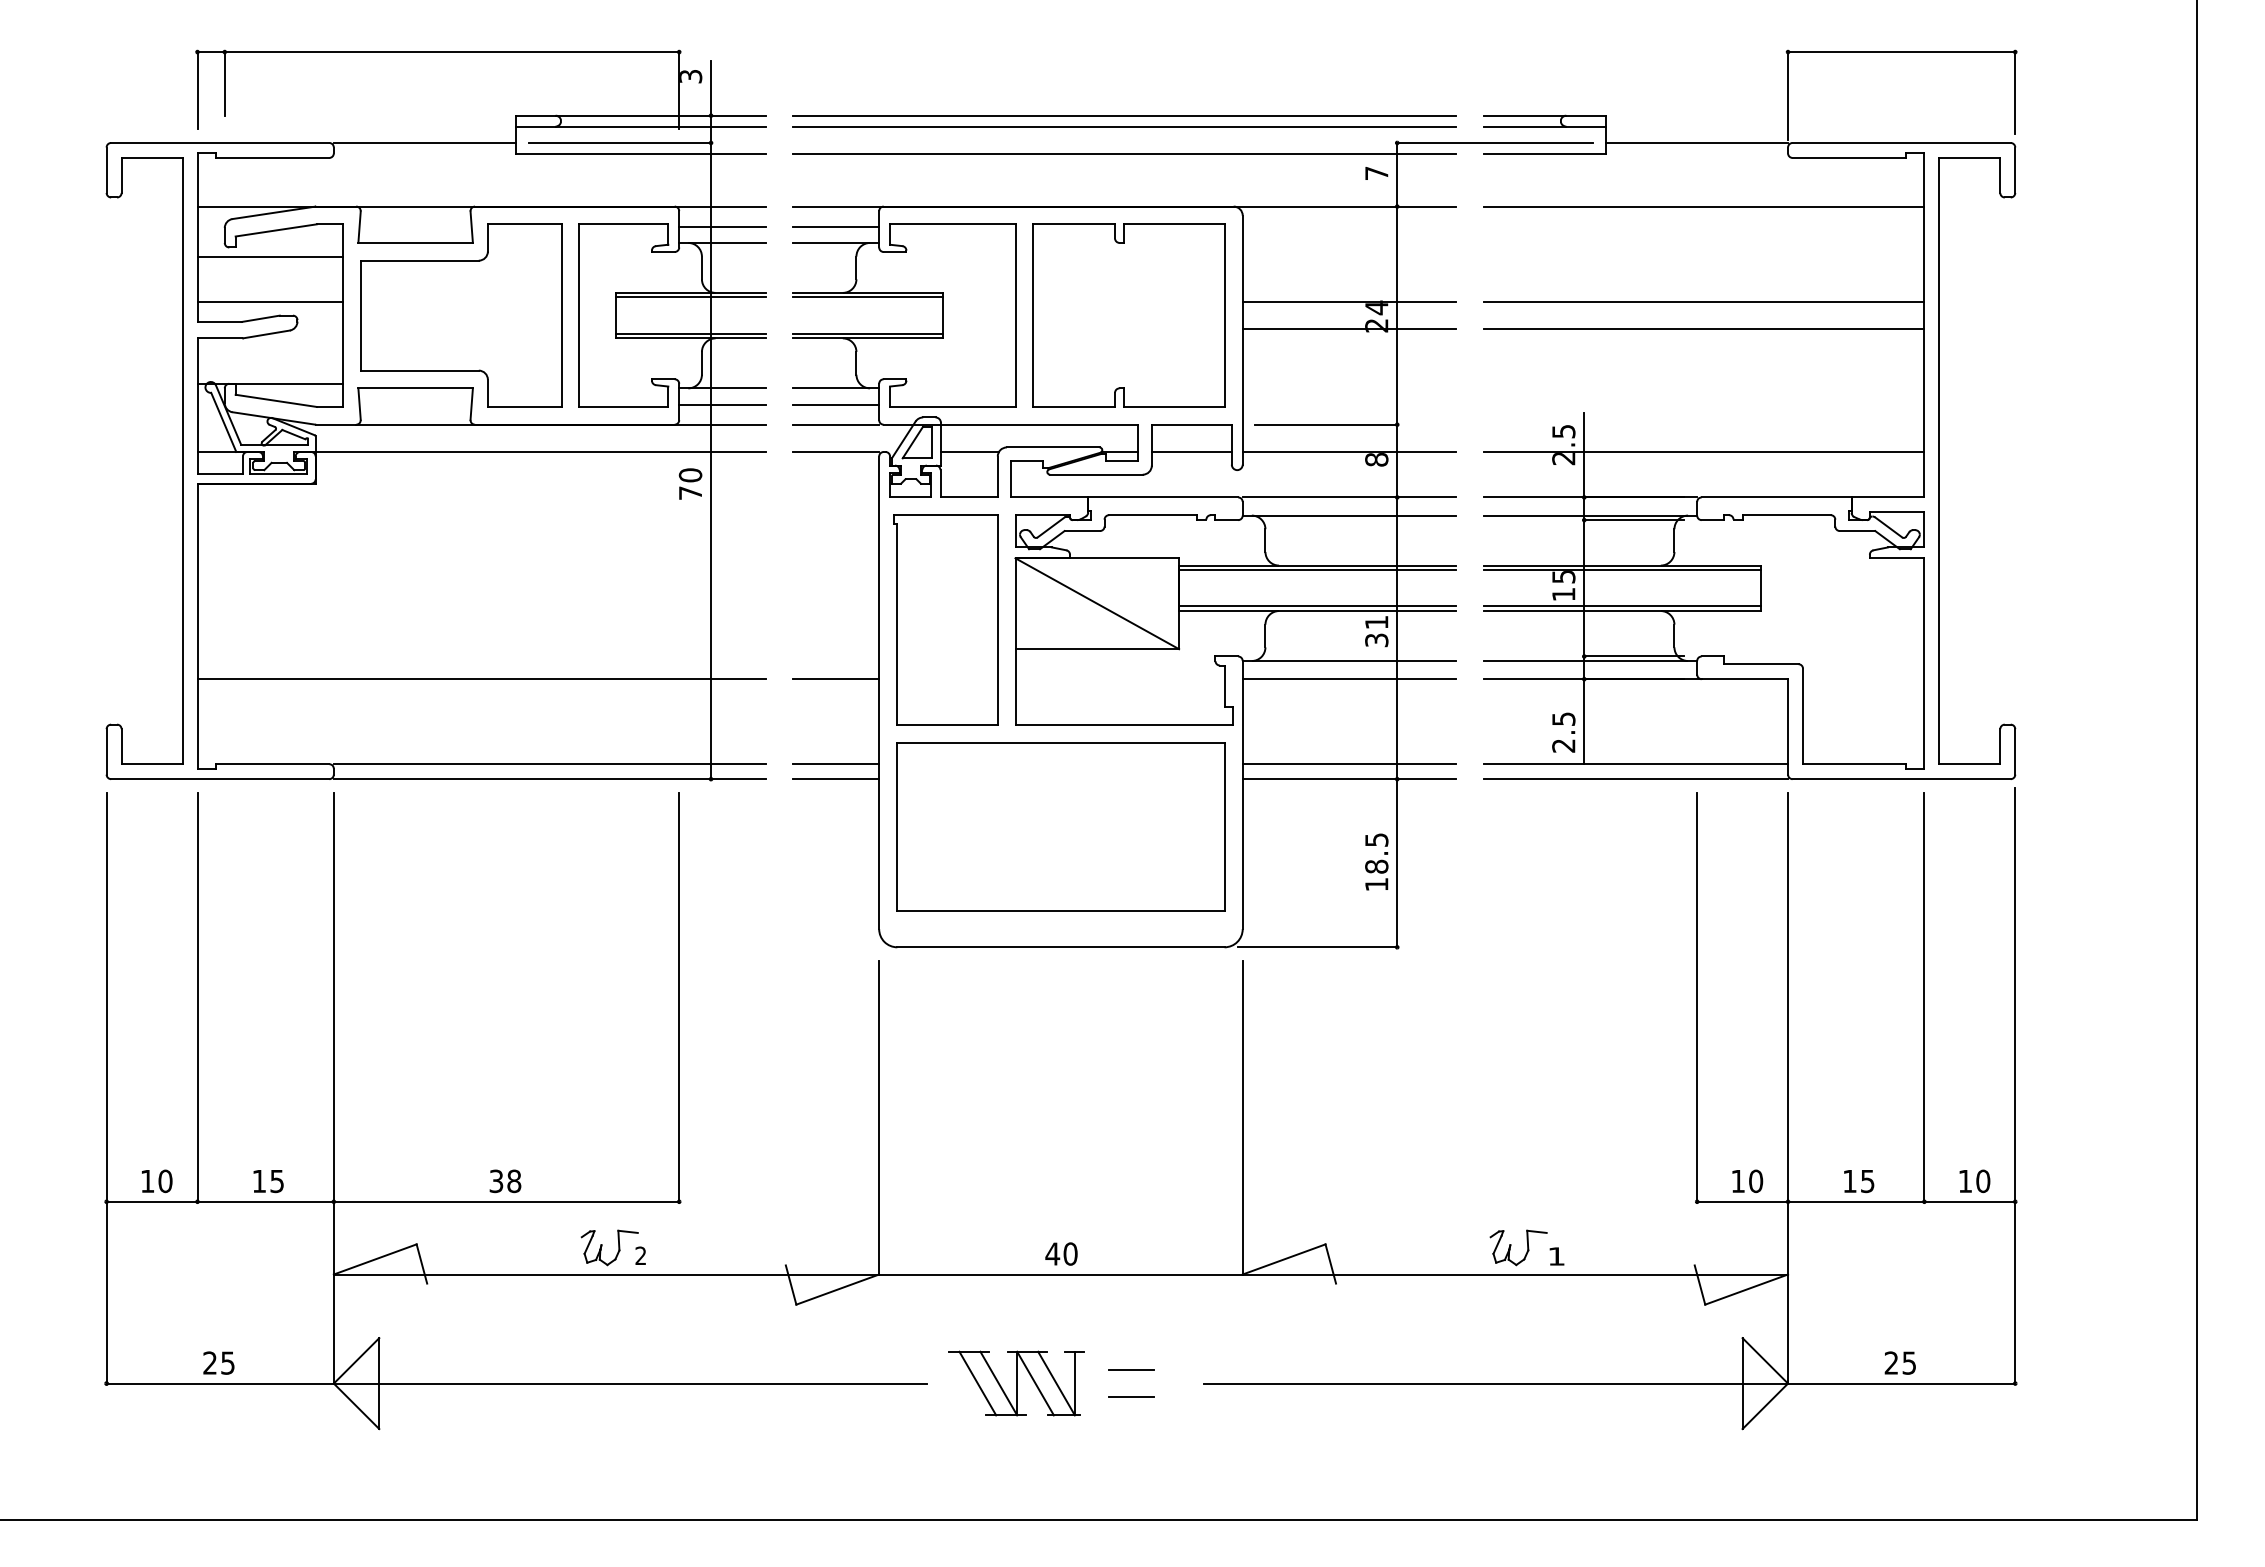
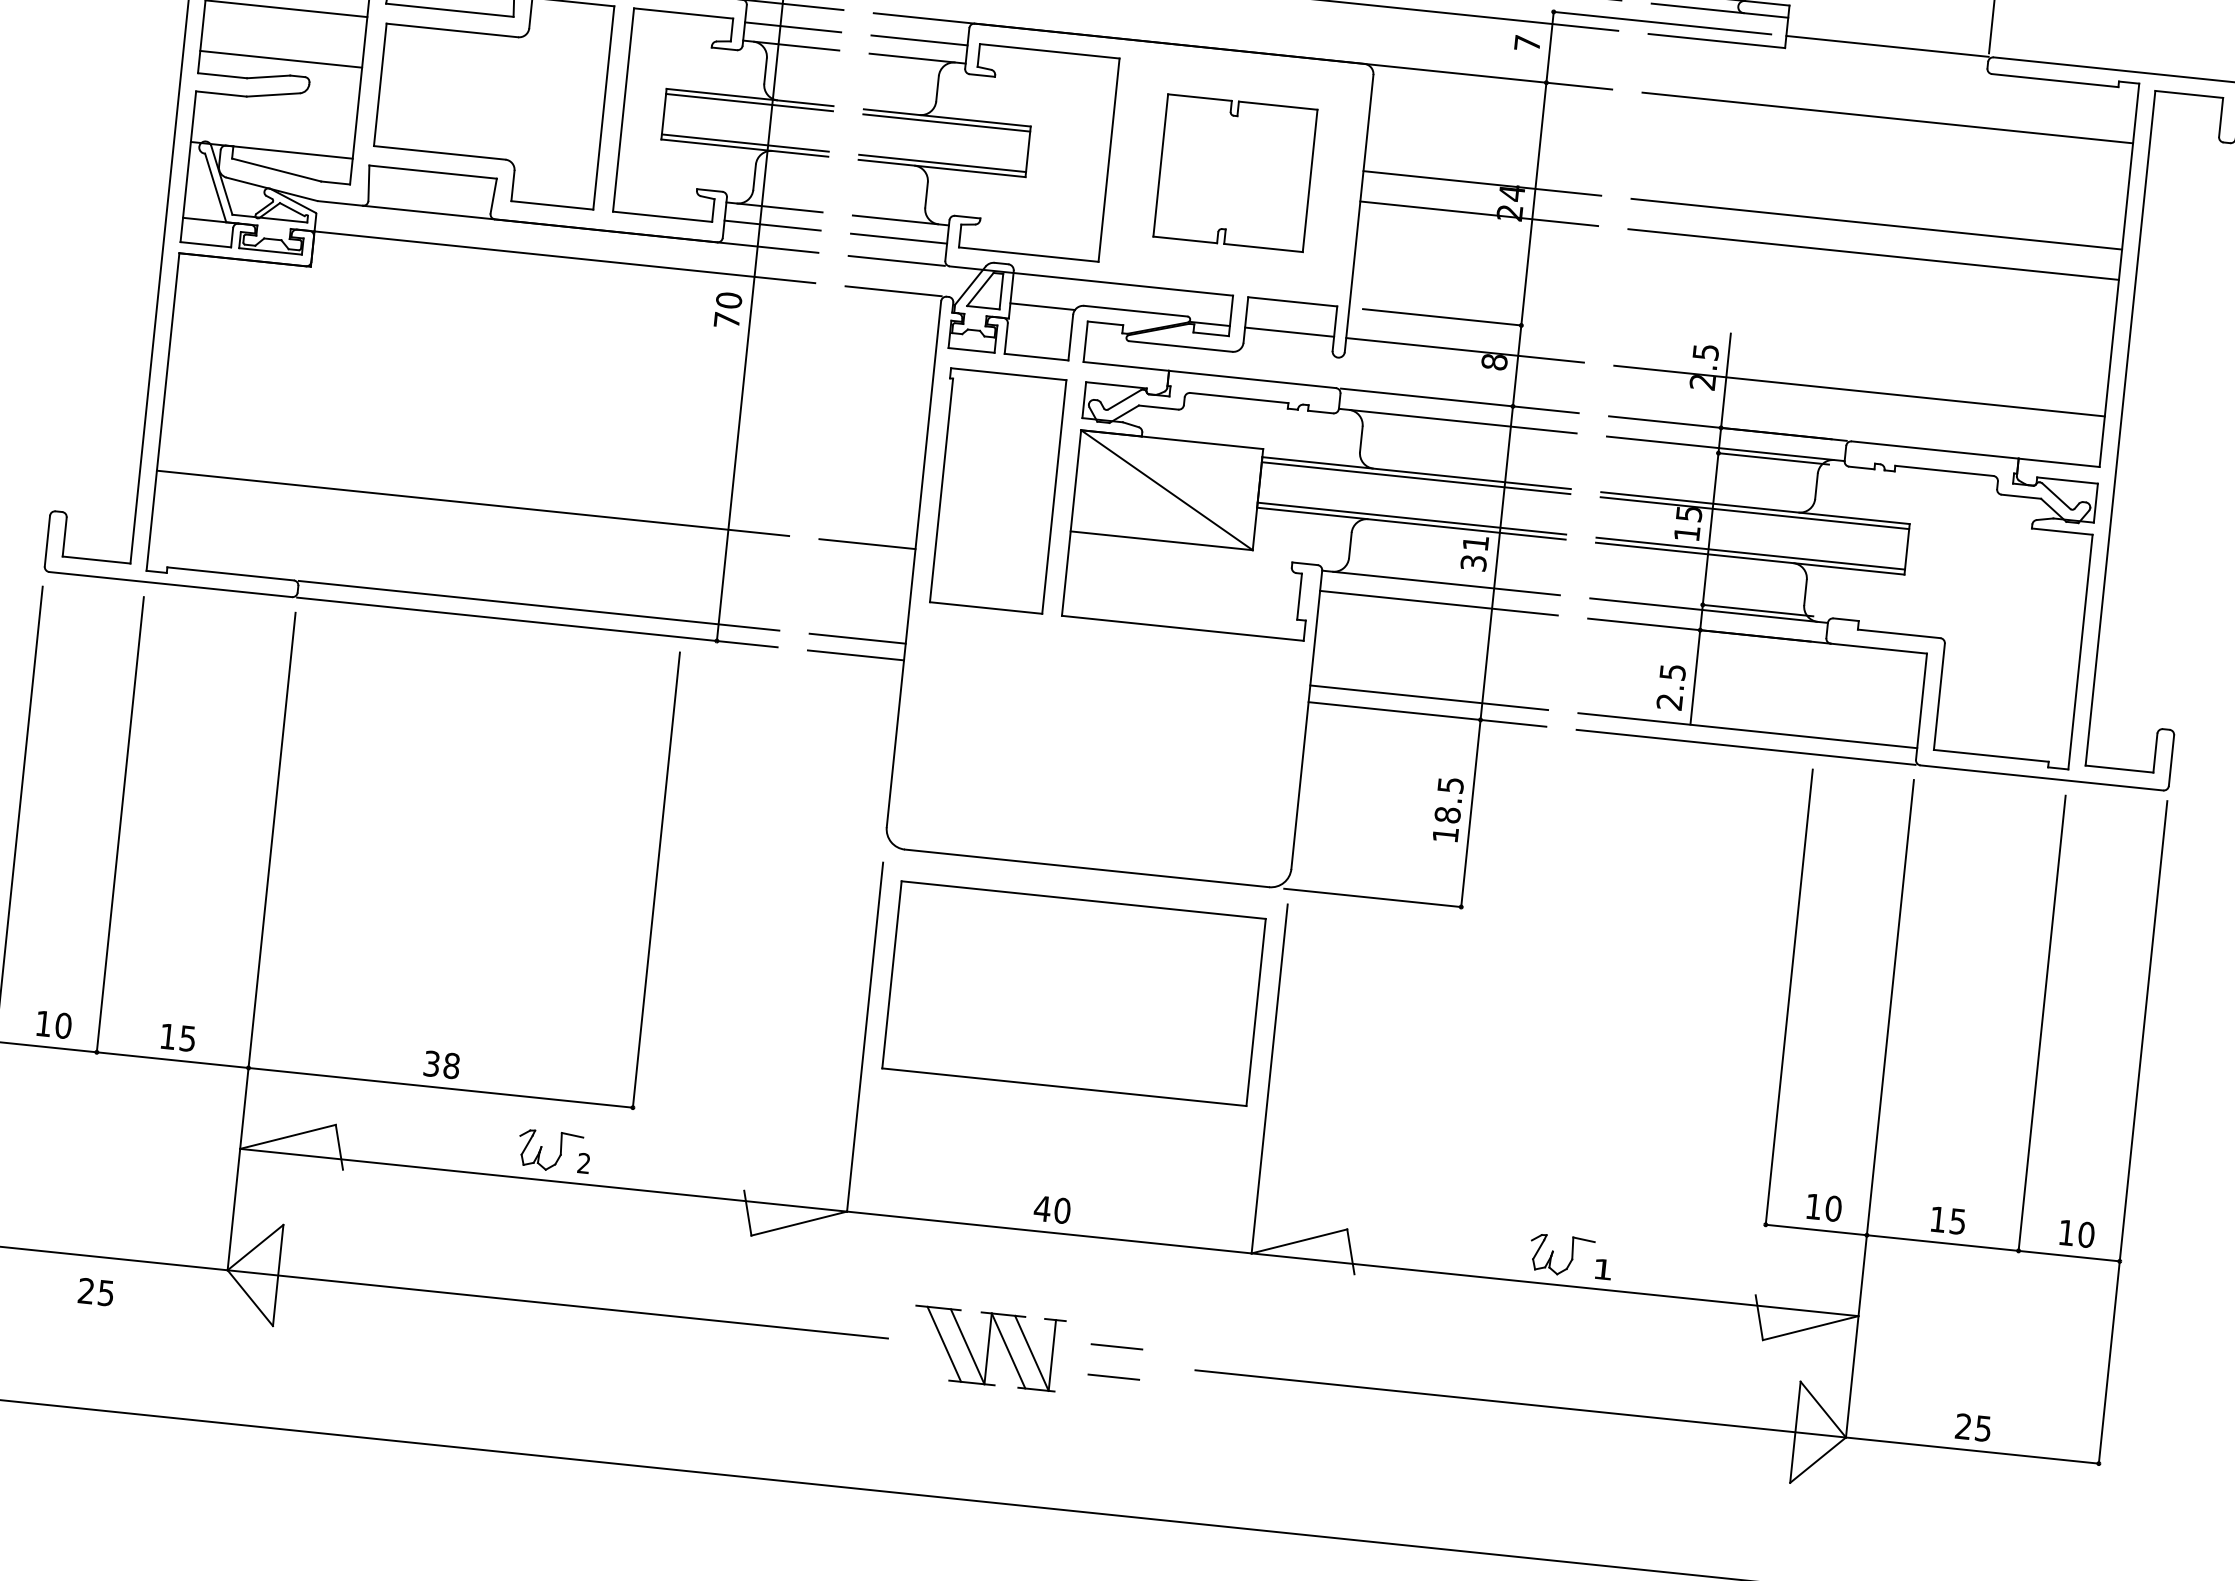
part: (1128, 315) -> (1234, 173), size x0.7
part: (1060, 826) -> (1073, 993), moved
text: (218, 1362) -> (95, 1291), moved

